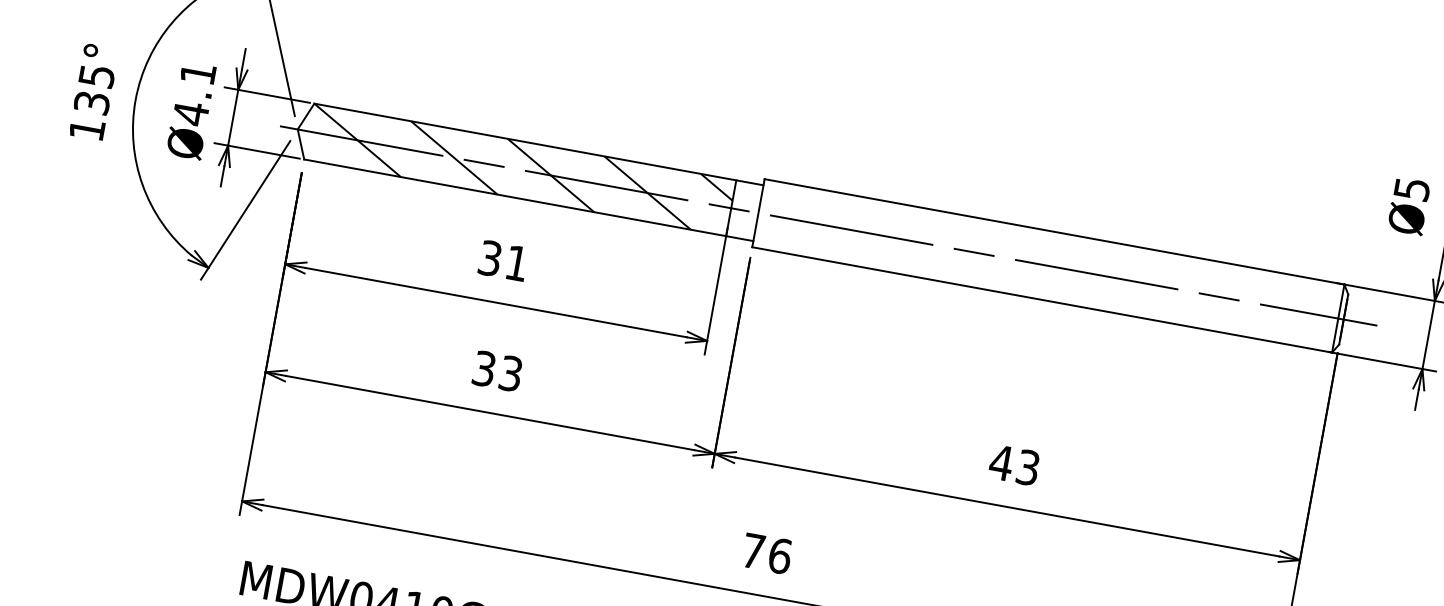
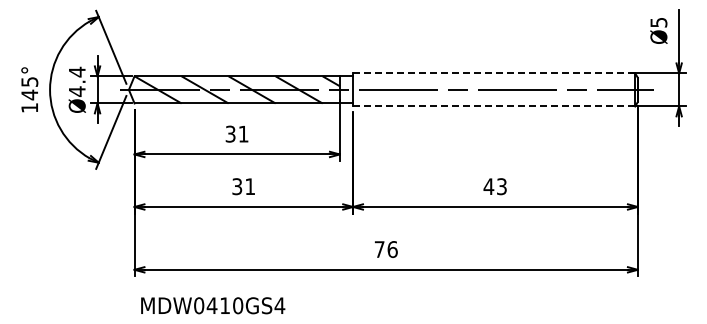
text: (198, 72) -> (77, 71), Ø4.1 -> Ø4.4
text: (91, 101) -> (29, 94), 135° -> 145°
line: (1055, 232) -> (494, 73), solid -> dashed
line: (1040, 299) -> (493, 106), solid -> dashed
text: (511, 373) -> (250, 186), 33 -> 31

